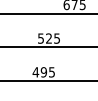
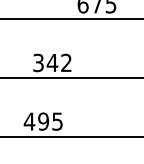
text: (48, 38) -> (51, 62), 525 -> 342

